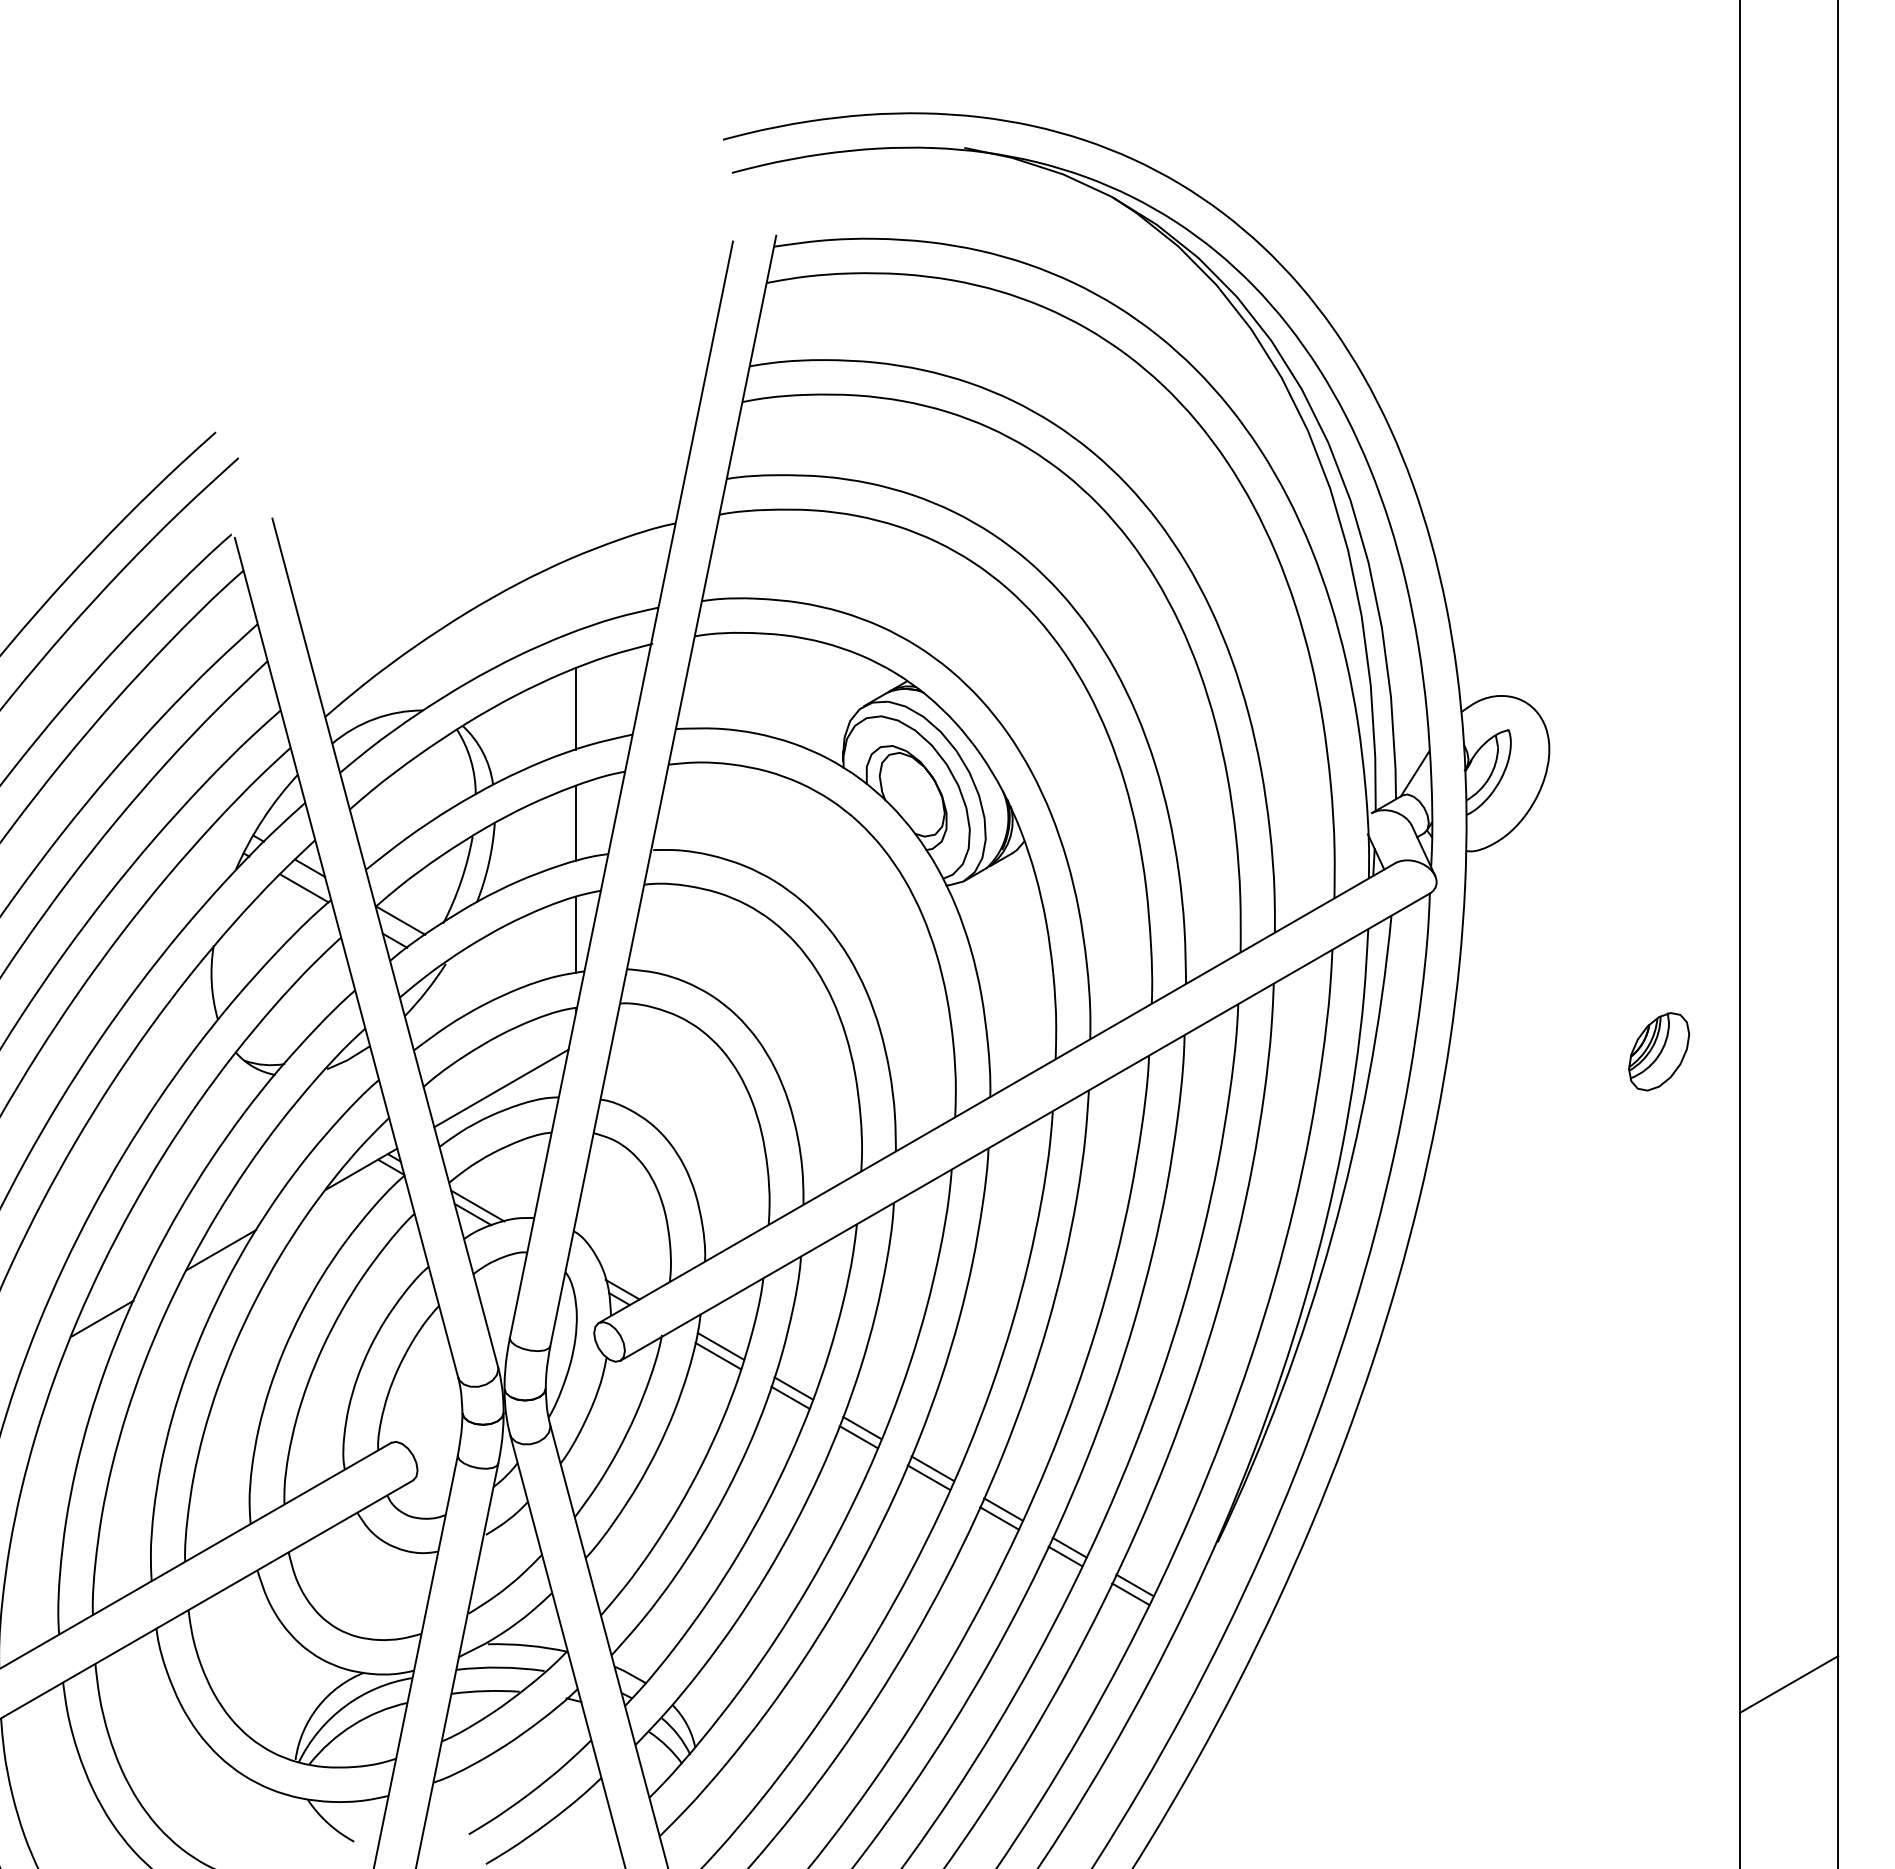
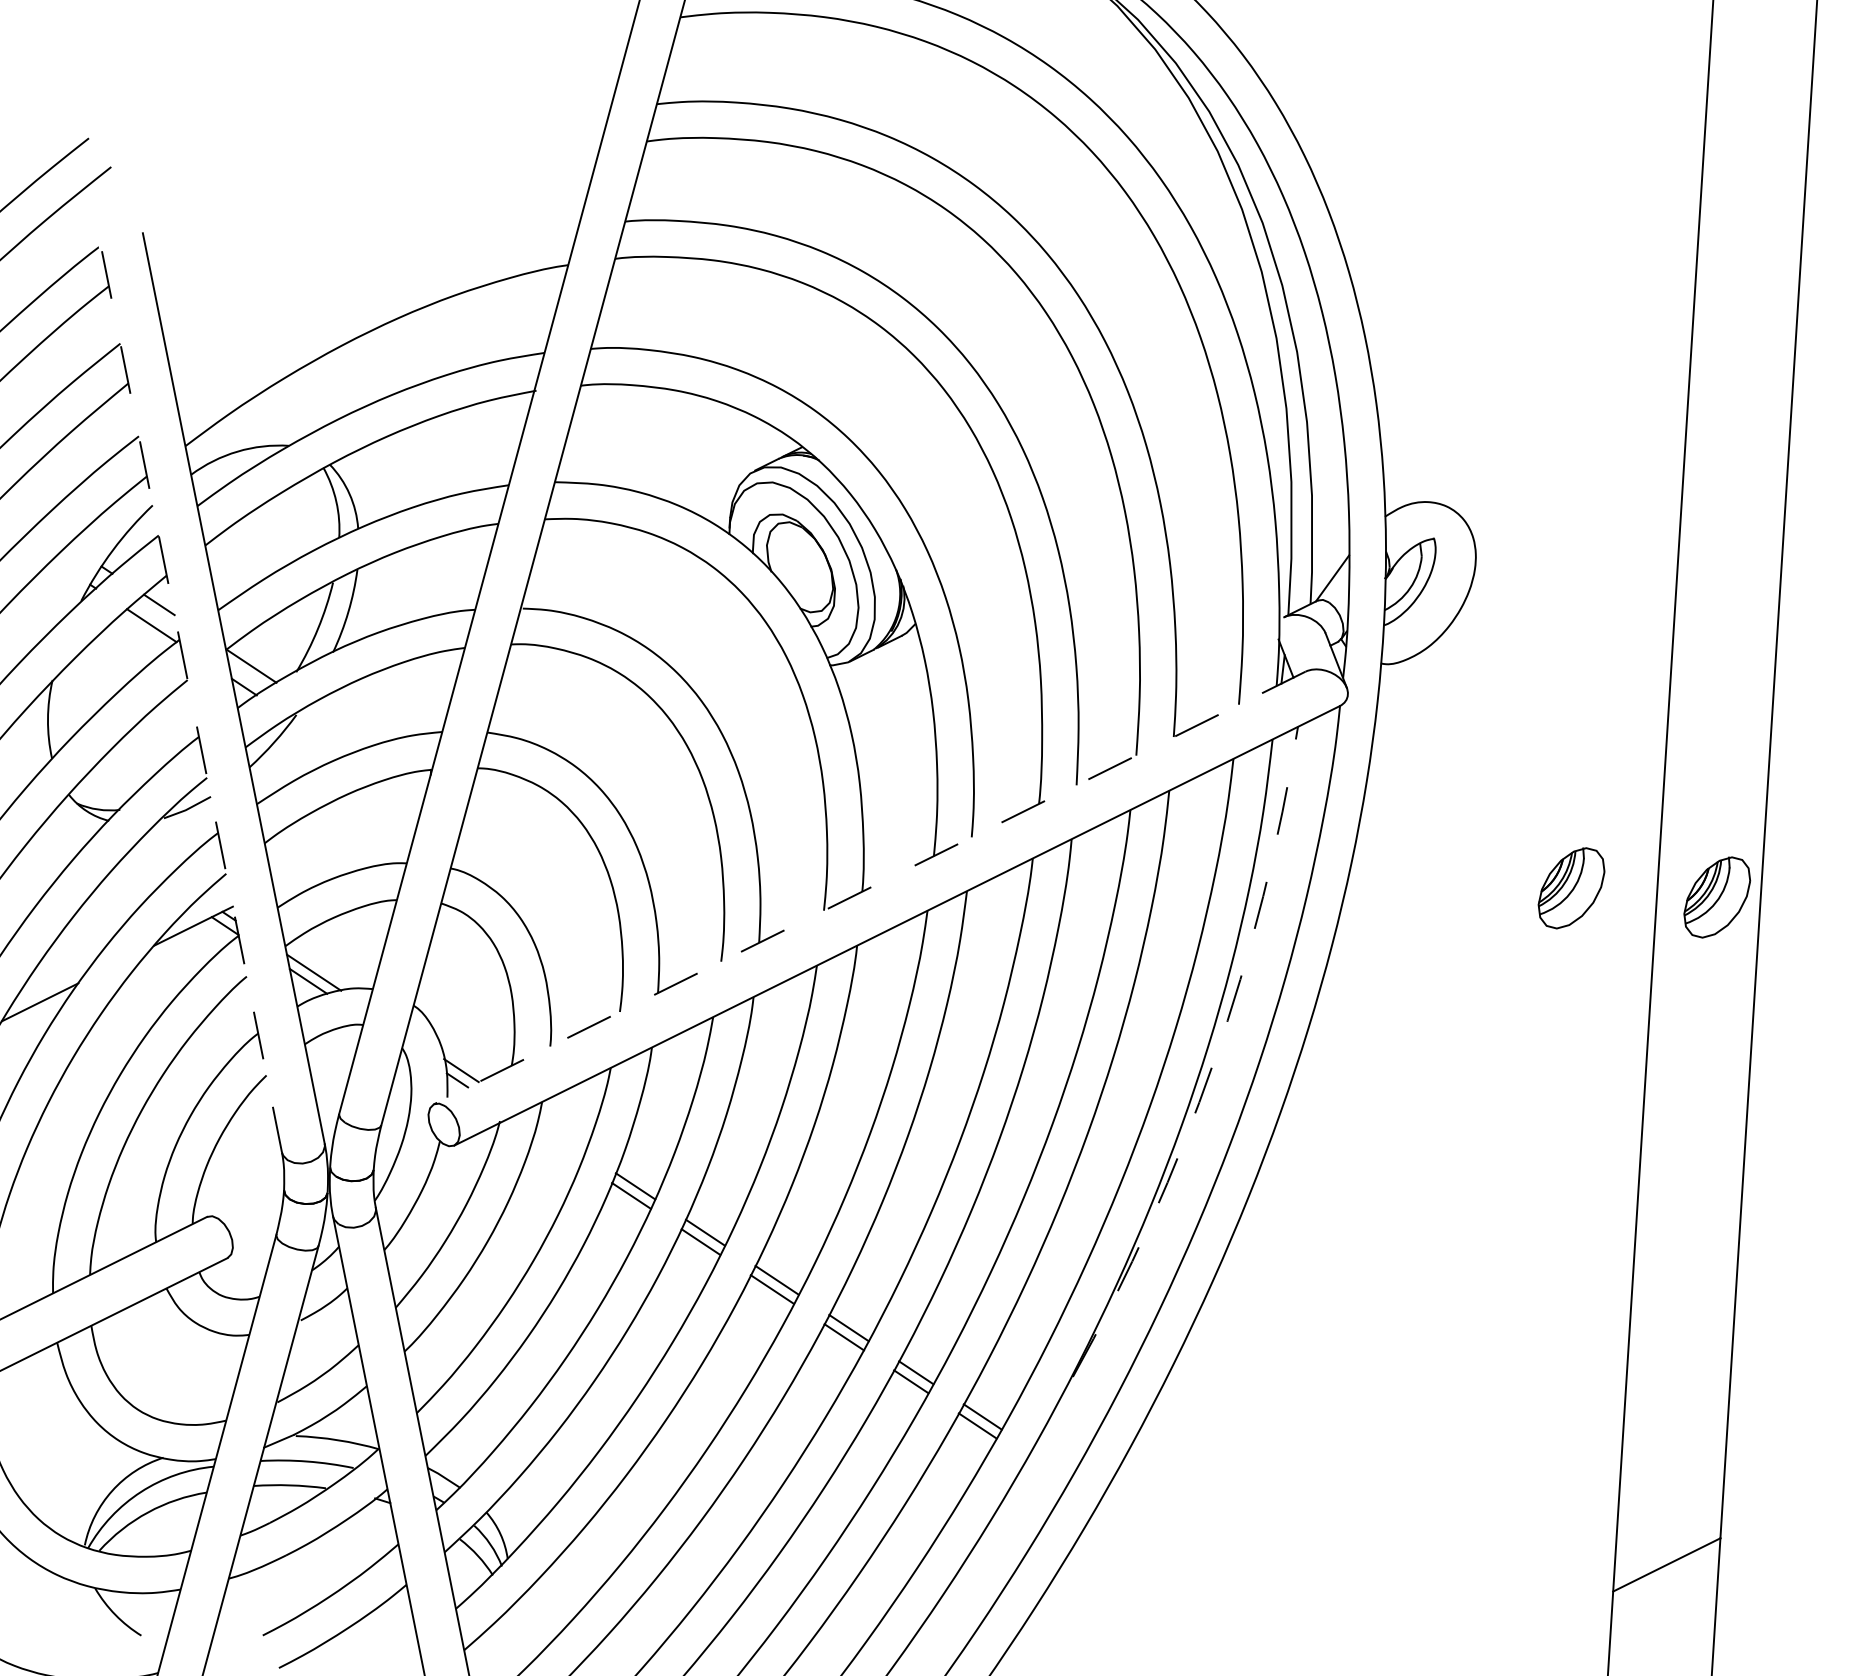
line: (576, 708) -> (451, 453), removed
line: (576, 823) -> (443, 575), removed
line: (576, 934) -> (436, 692), removed
line: (346, 958) -> (191, 702), solid -> dashed
part: (1797, 1051) -> (1717, 897), added
line: (501, 1088) -> (346, 850), removed
line: (996, 1093) -> (869, 888), solid -> dashed
arc: (1332, 1236) -> (1214, 1061), solid -> dashed
line: (720, 1346) -> (560, 1137), removed
line: (718, 1355) -> (558, 1146), removed

